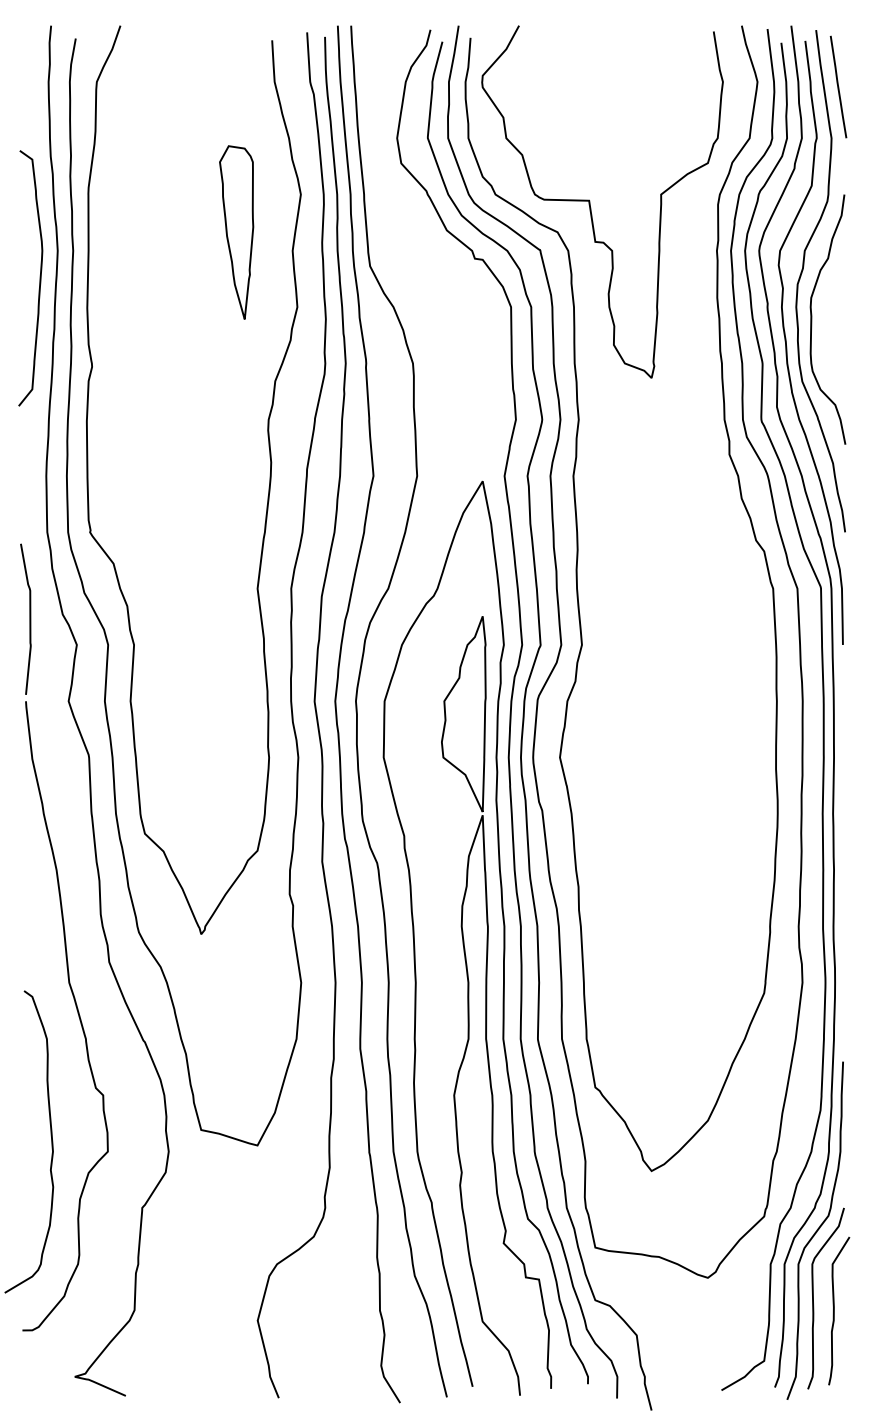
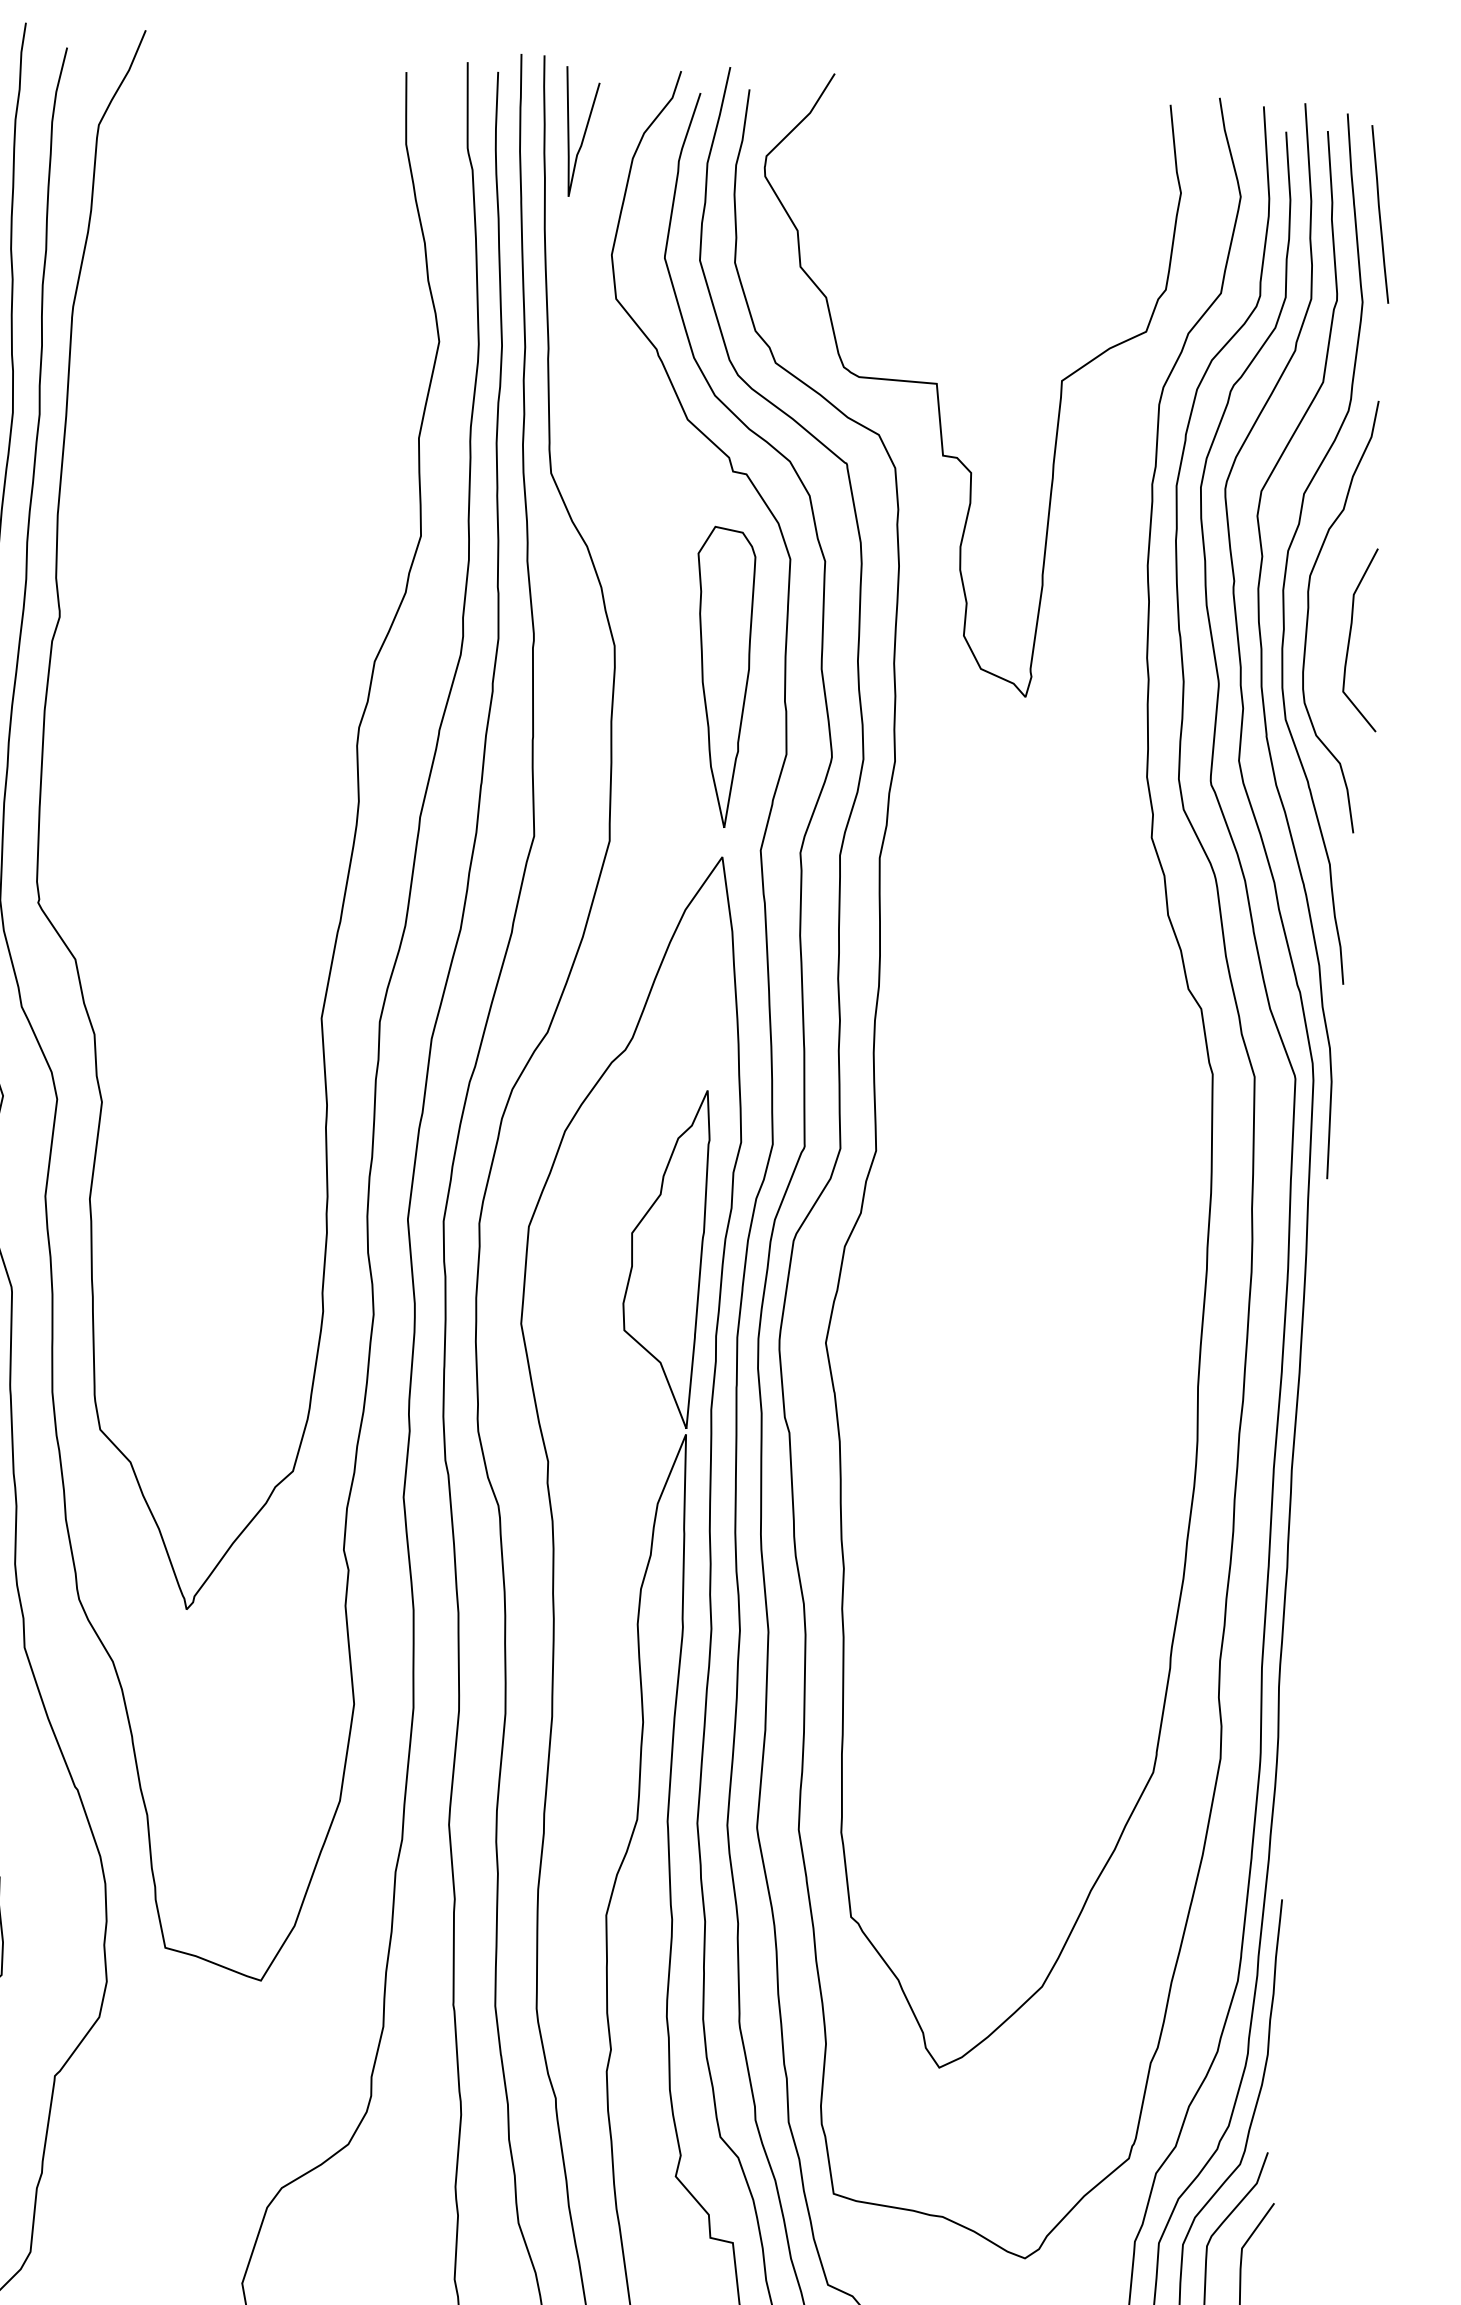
curve: (376, 68) -> (583, 132), added
part: (236, 232) -> (719, 676), moved
curve: (837, 331) -> (1351, 636), added

